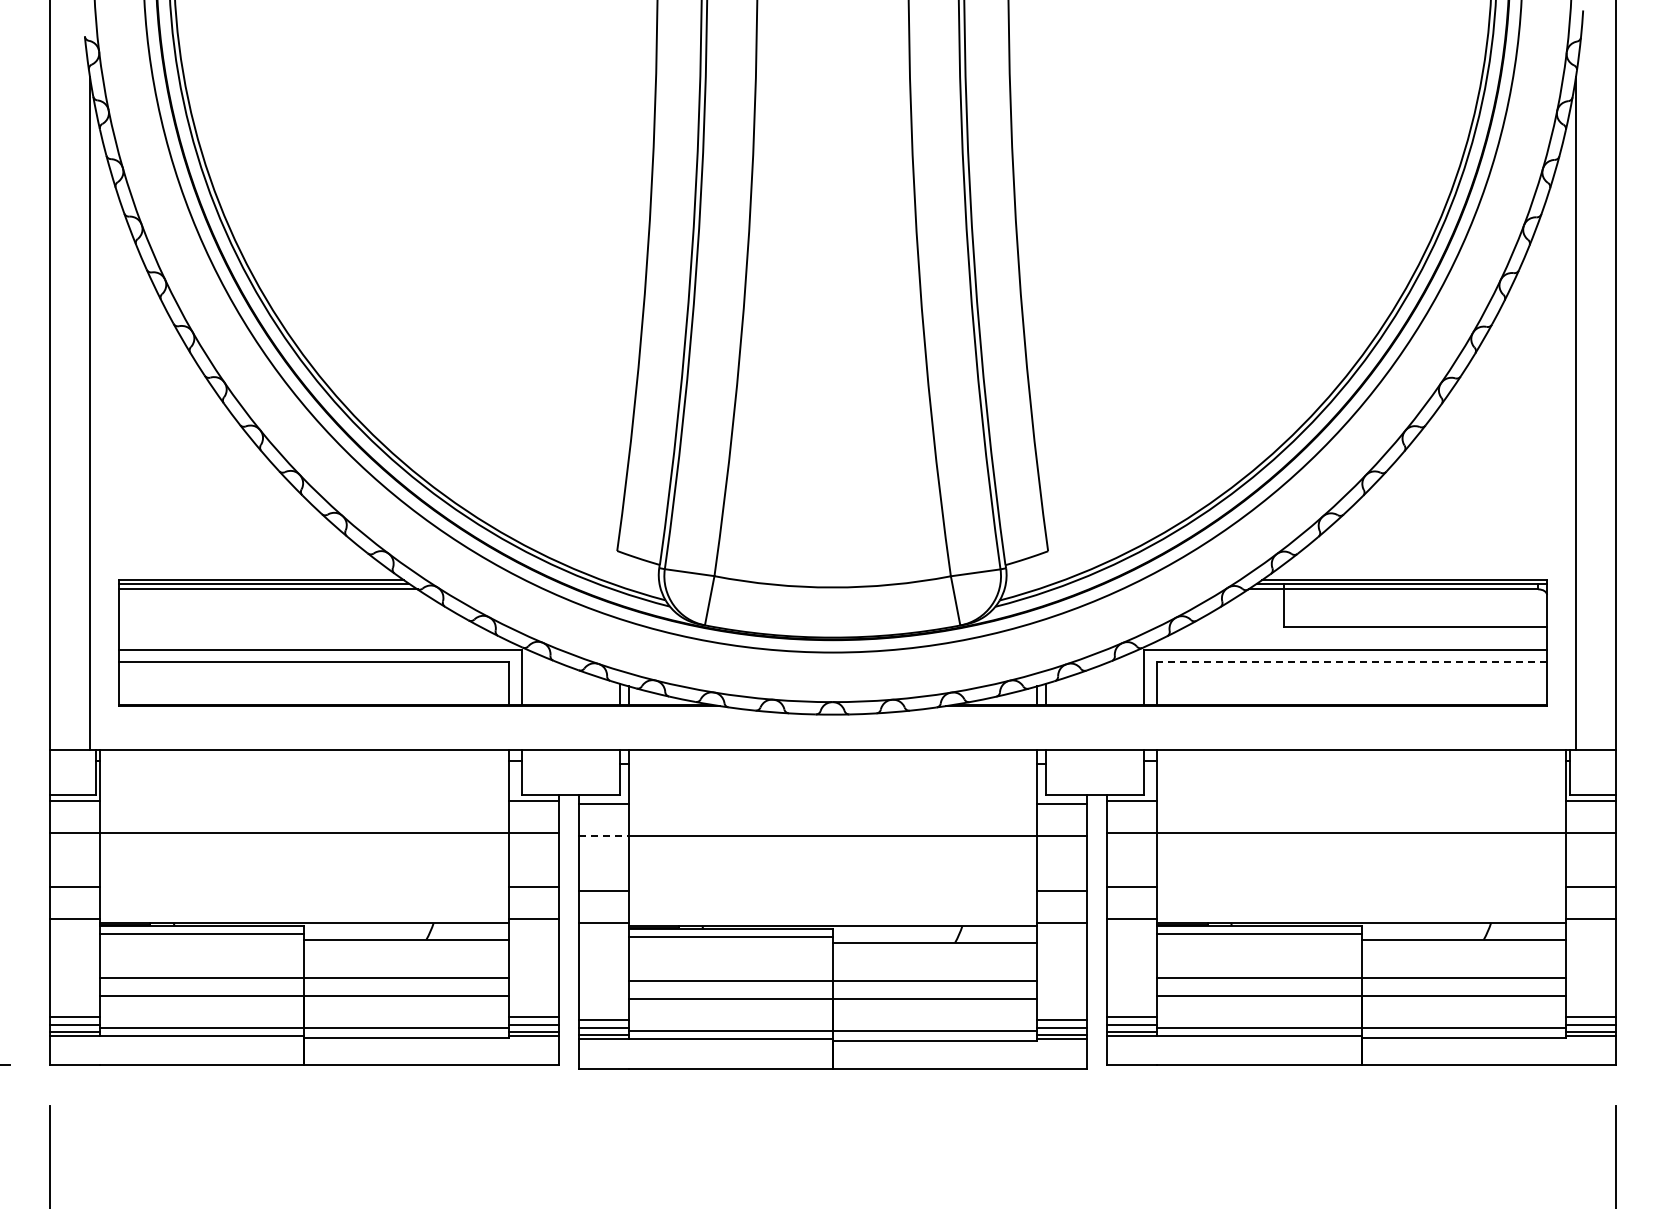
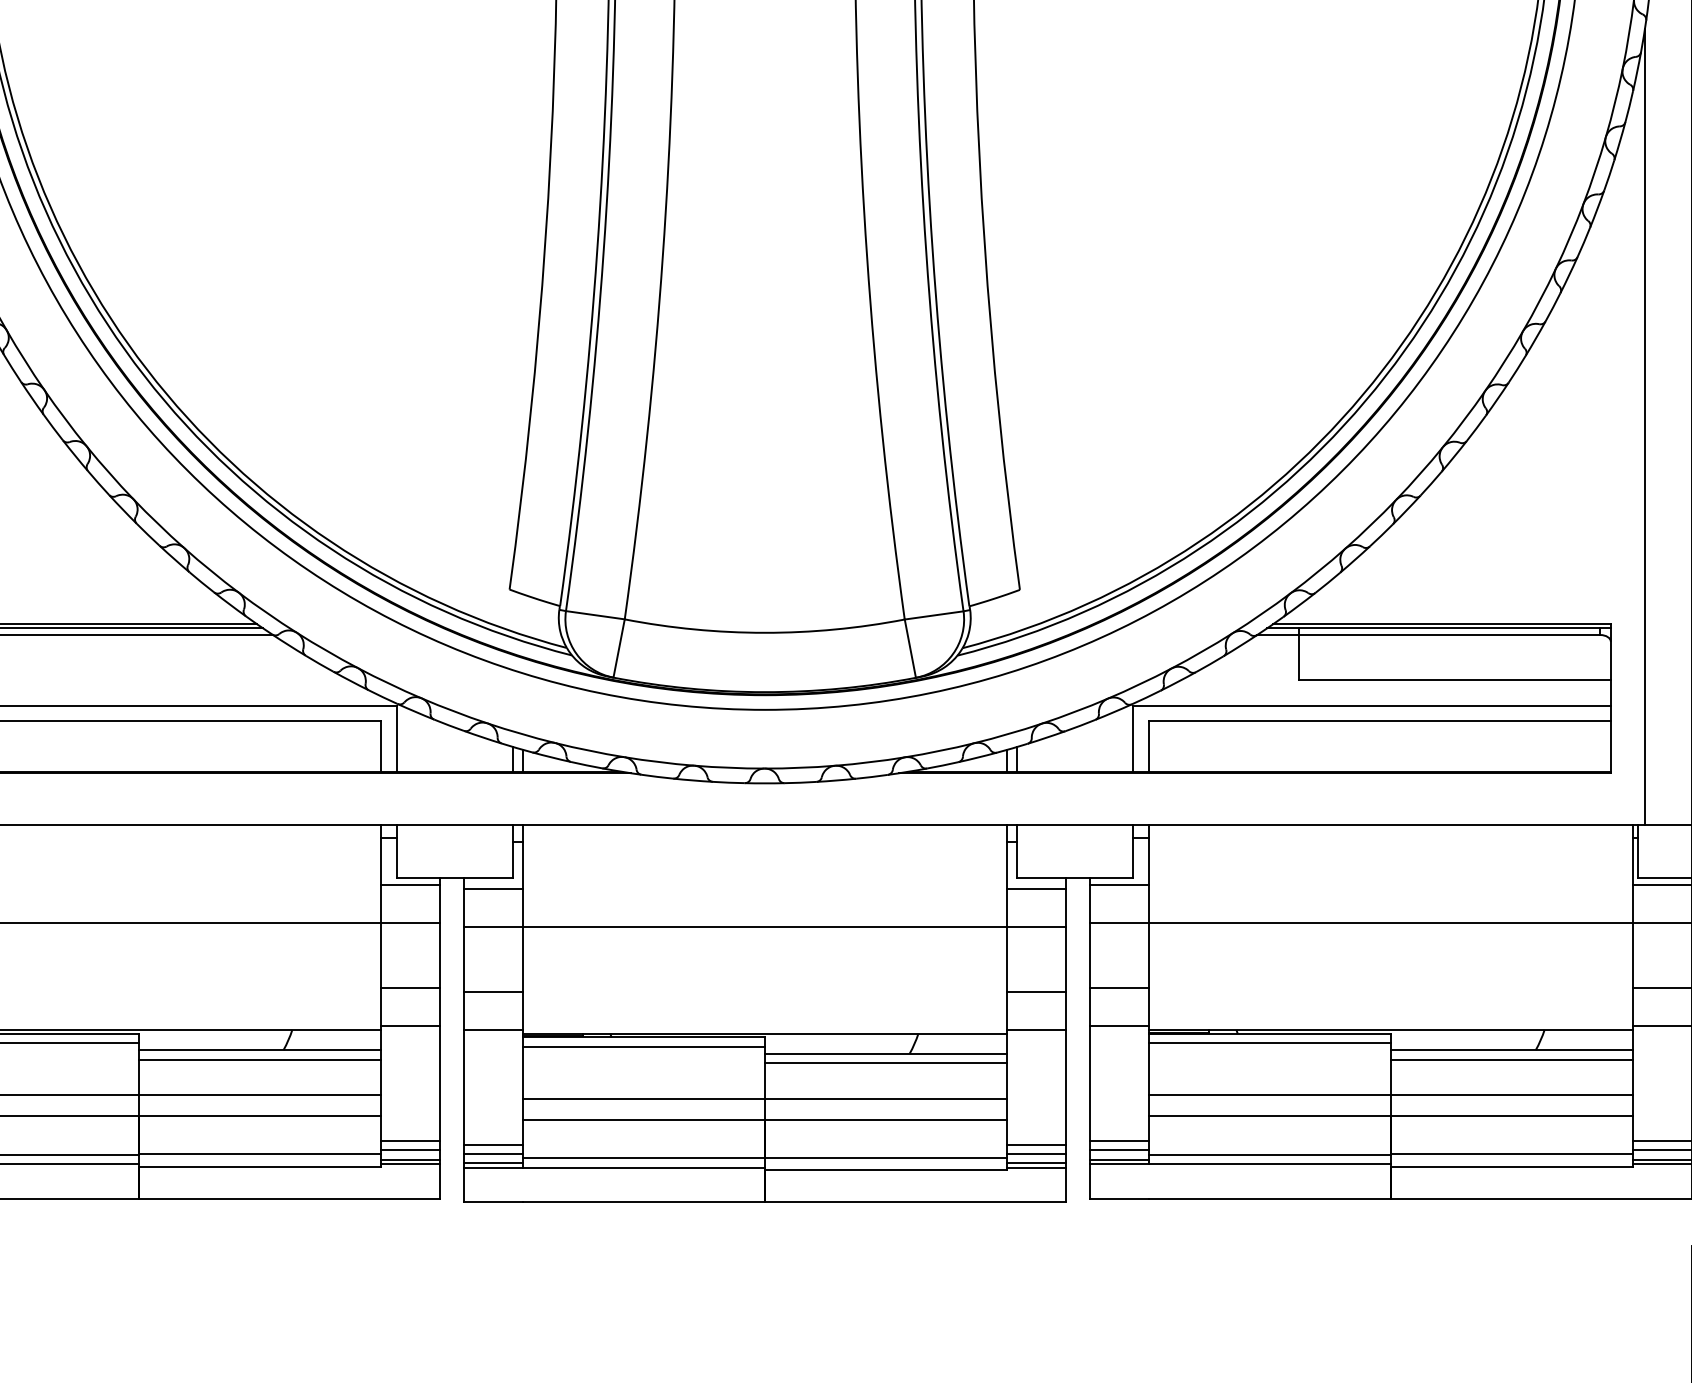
line: (1352, 662) -> (1380, 721), dashed -> solid
line: (604, 835) -> (494, 926), dashed -> solid
line: (406, 948) -> (260, 1060), added
line: (1463, 948) -> (1511, 1060), added
line: (935, 951) -> (886, 1063), added

